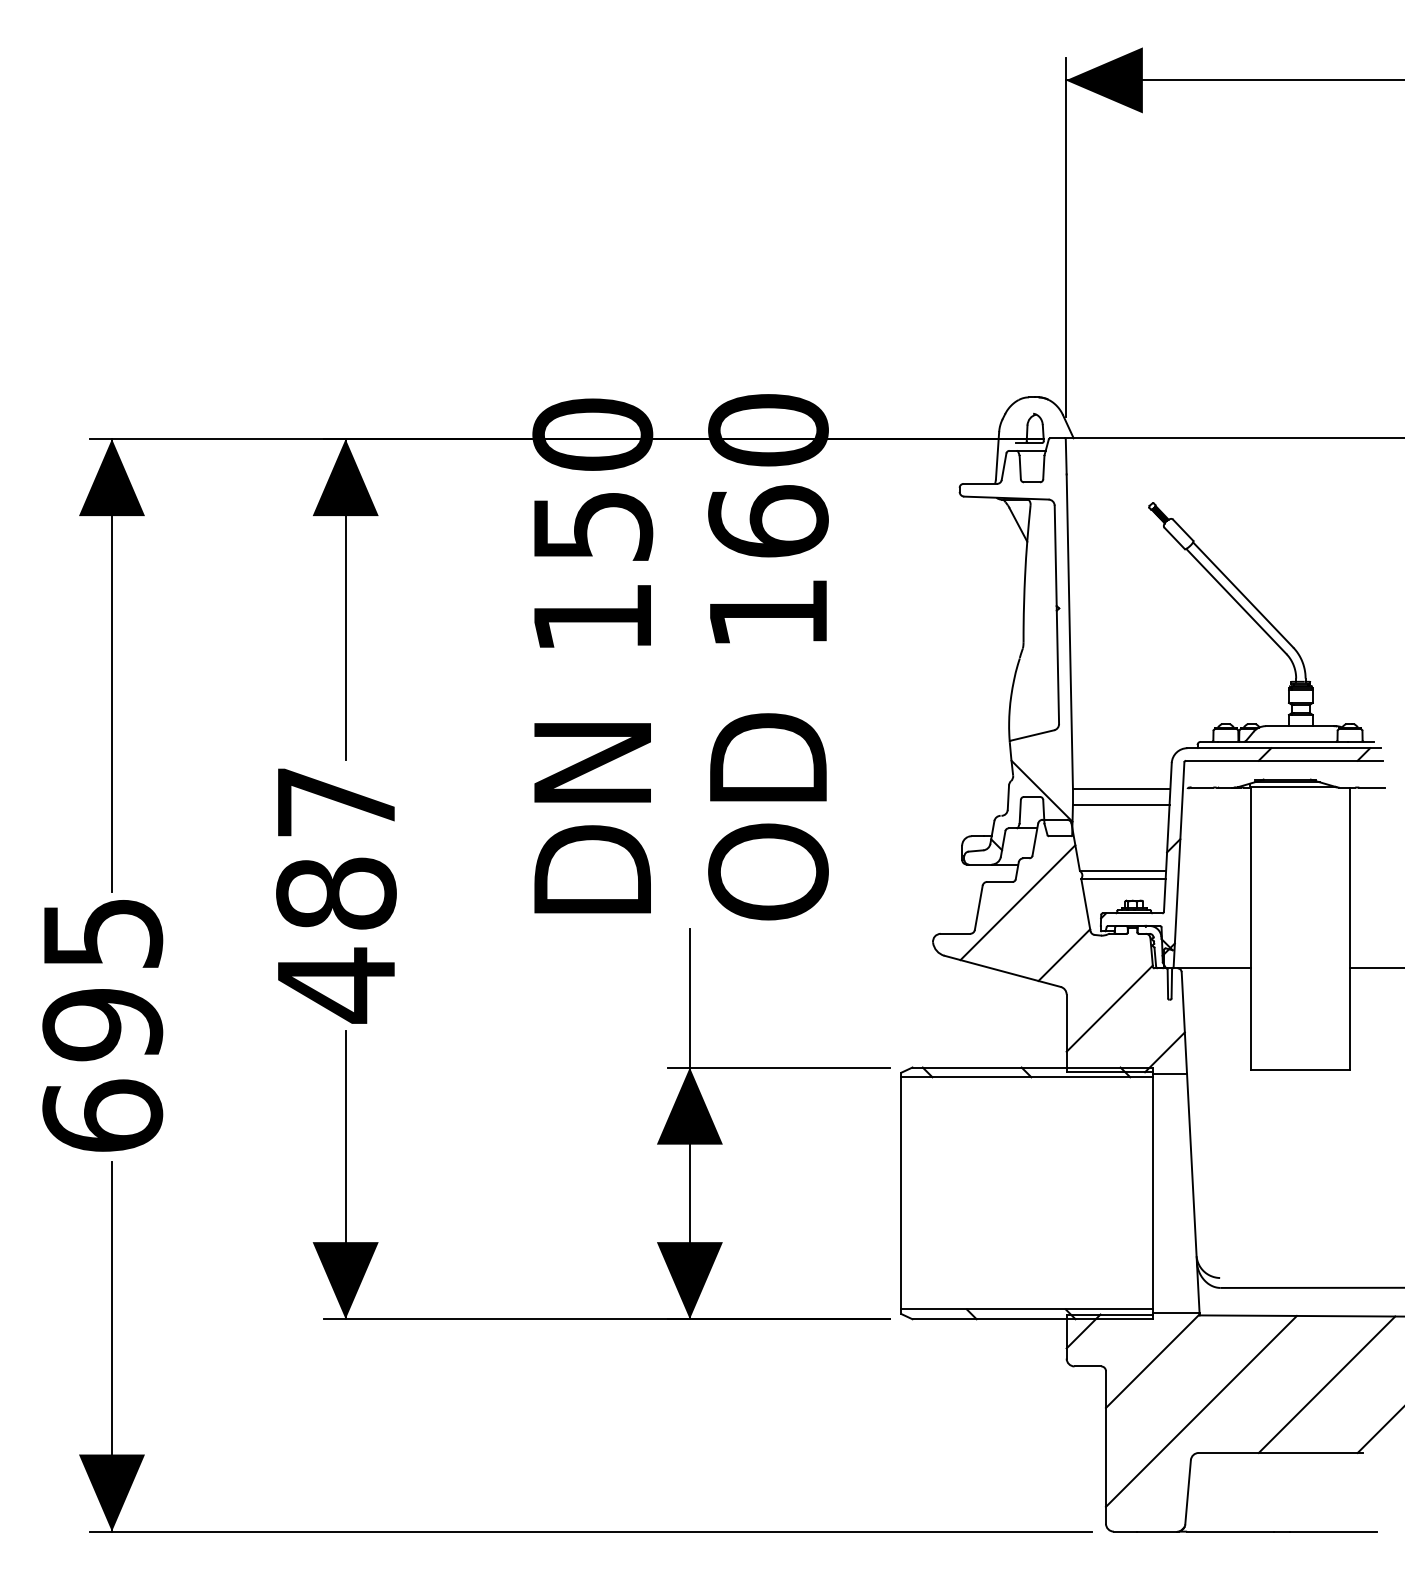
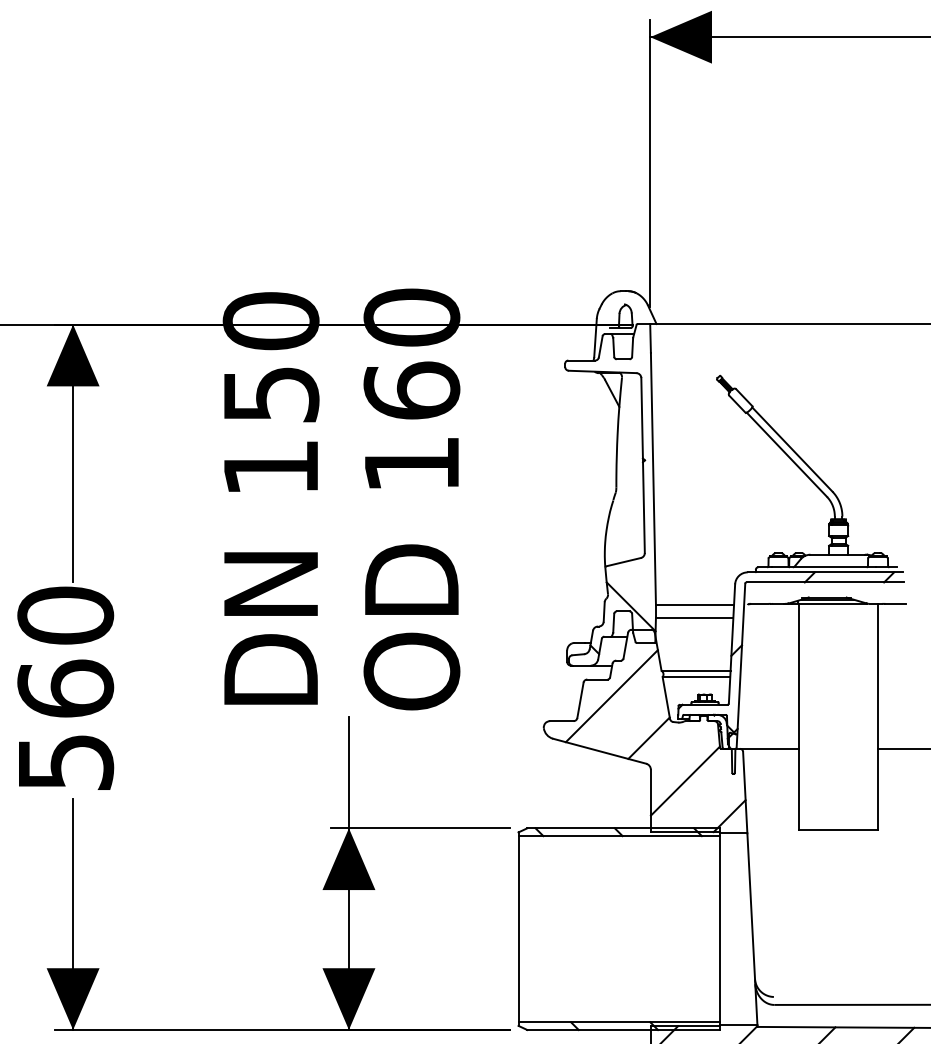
text: (336, 894) -> (65, 689), 487 -> 560

